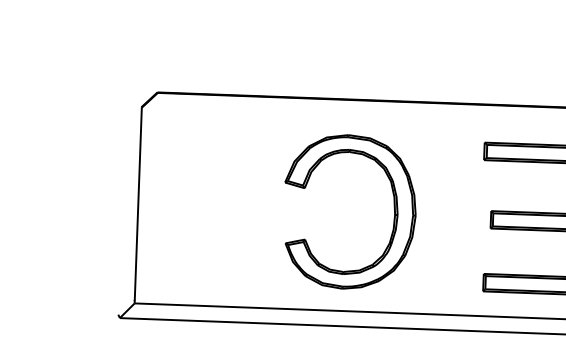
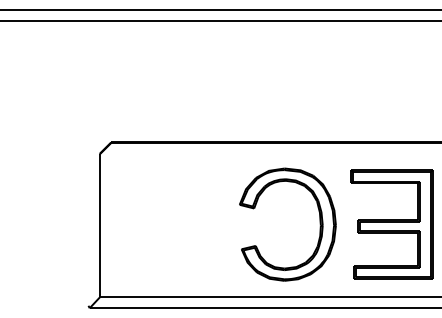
part: (393, 213) -> (319, 224), moved

